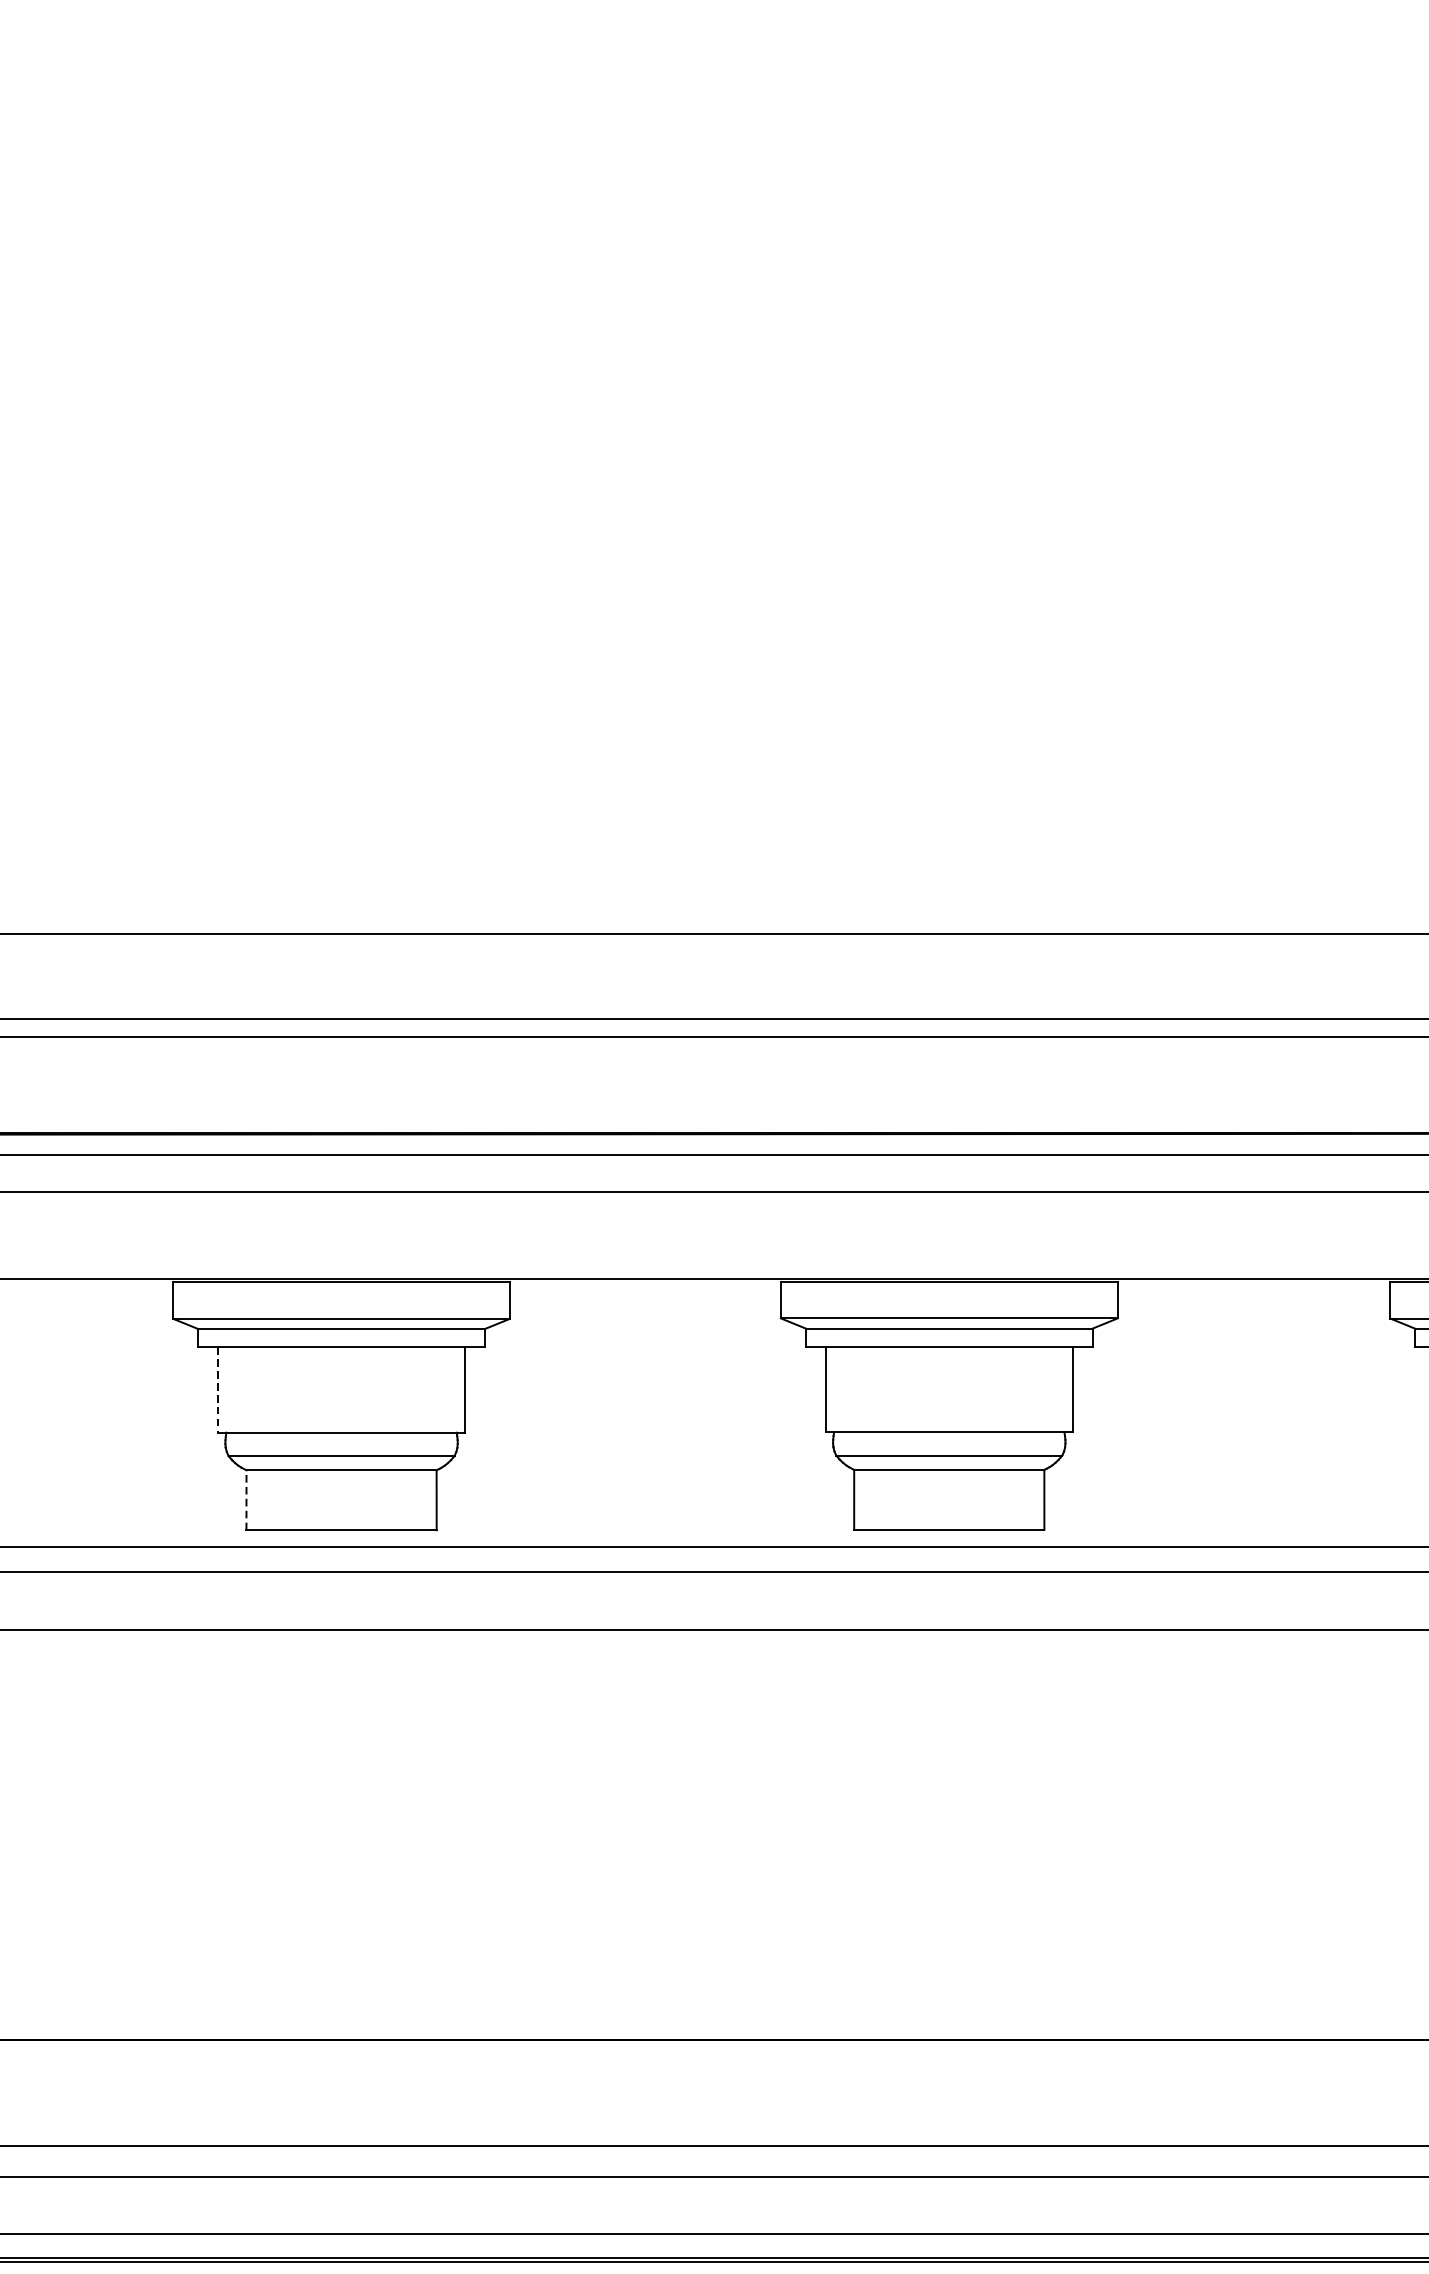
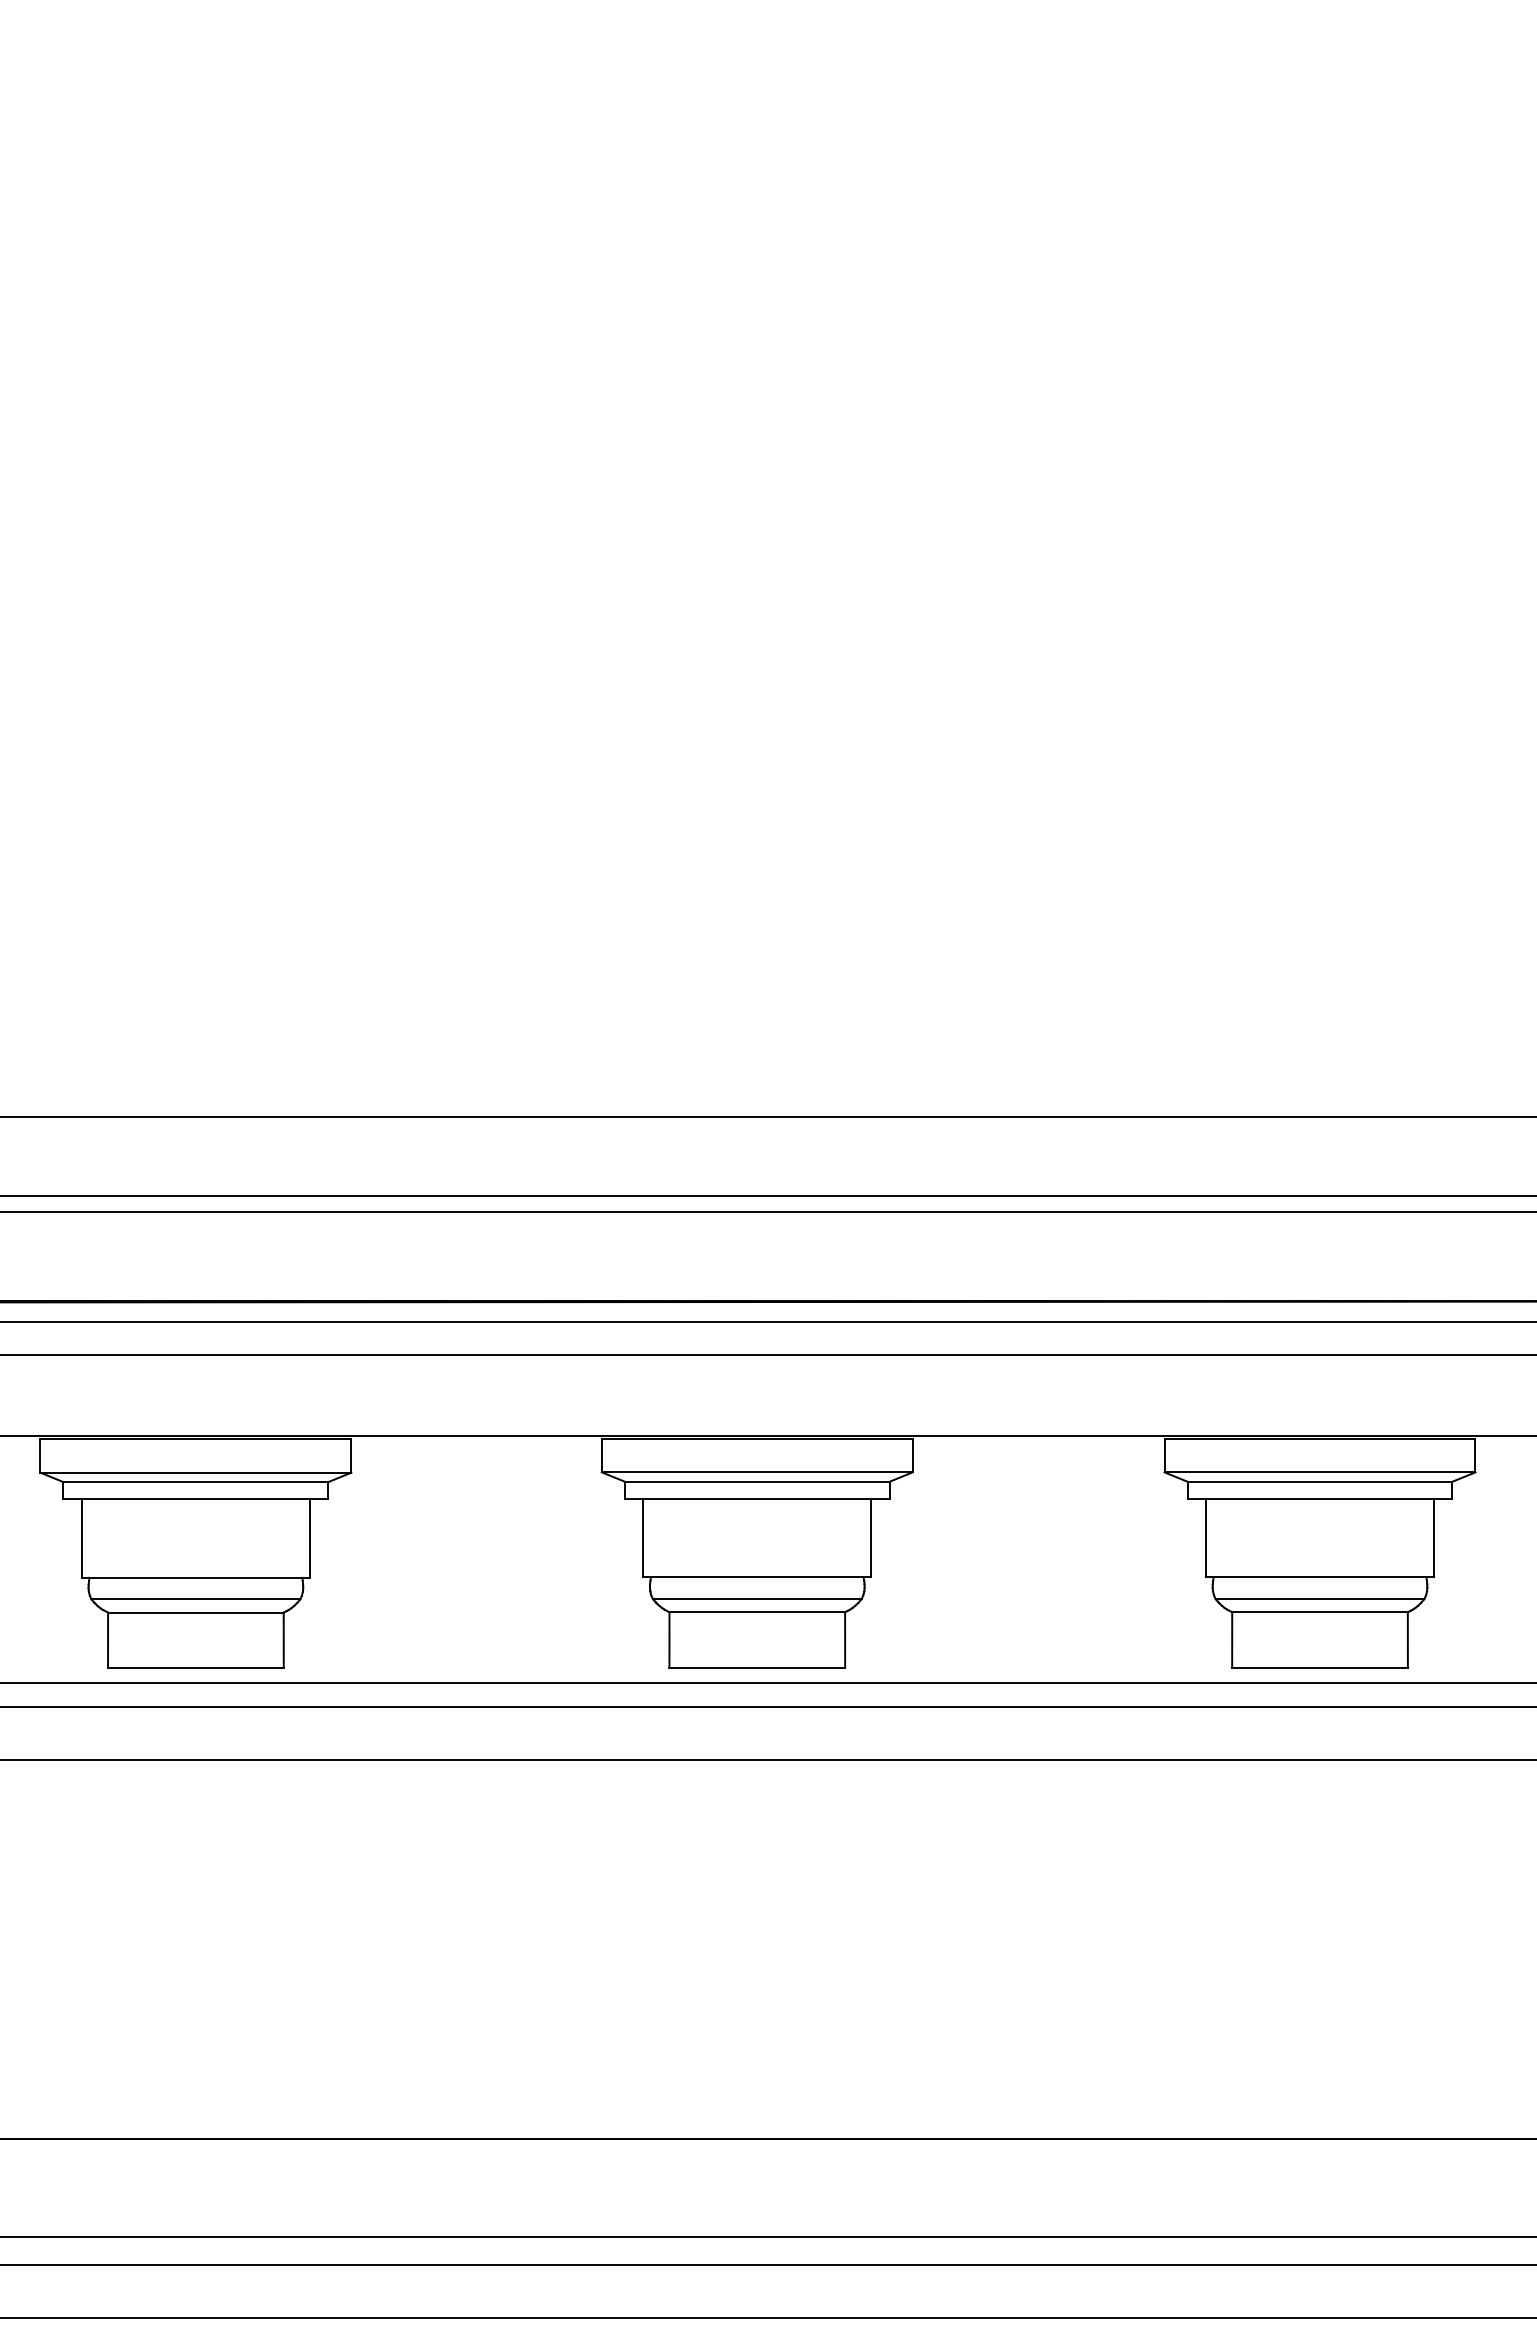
line: (217, 1390) -> (81, 1538), dashed -> solid
line: (246, 1500) -> (108, 1640), dashed -> solid

